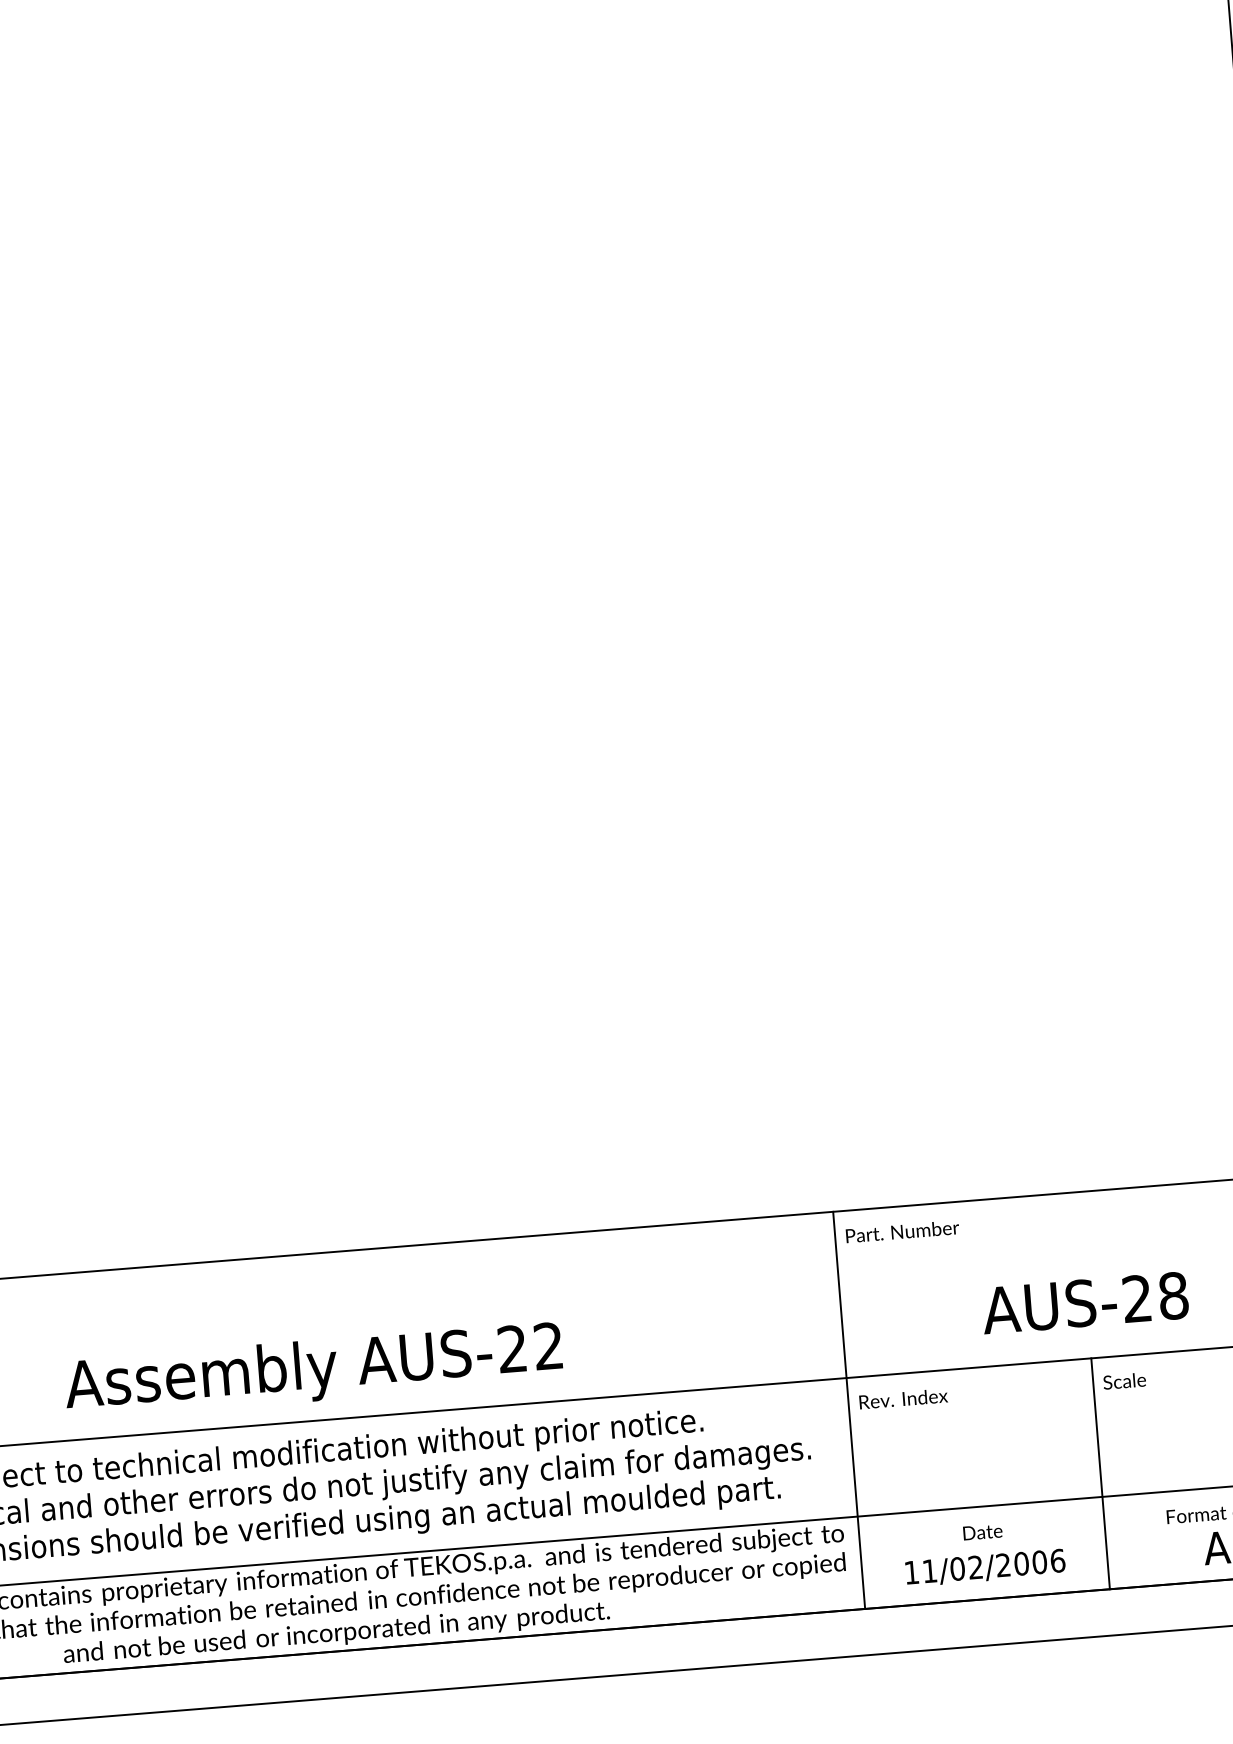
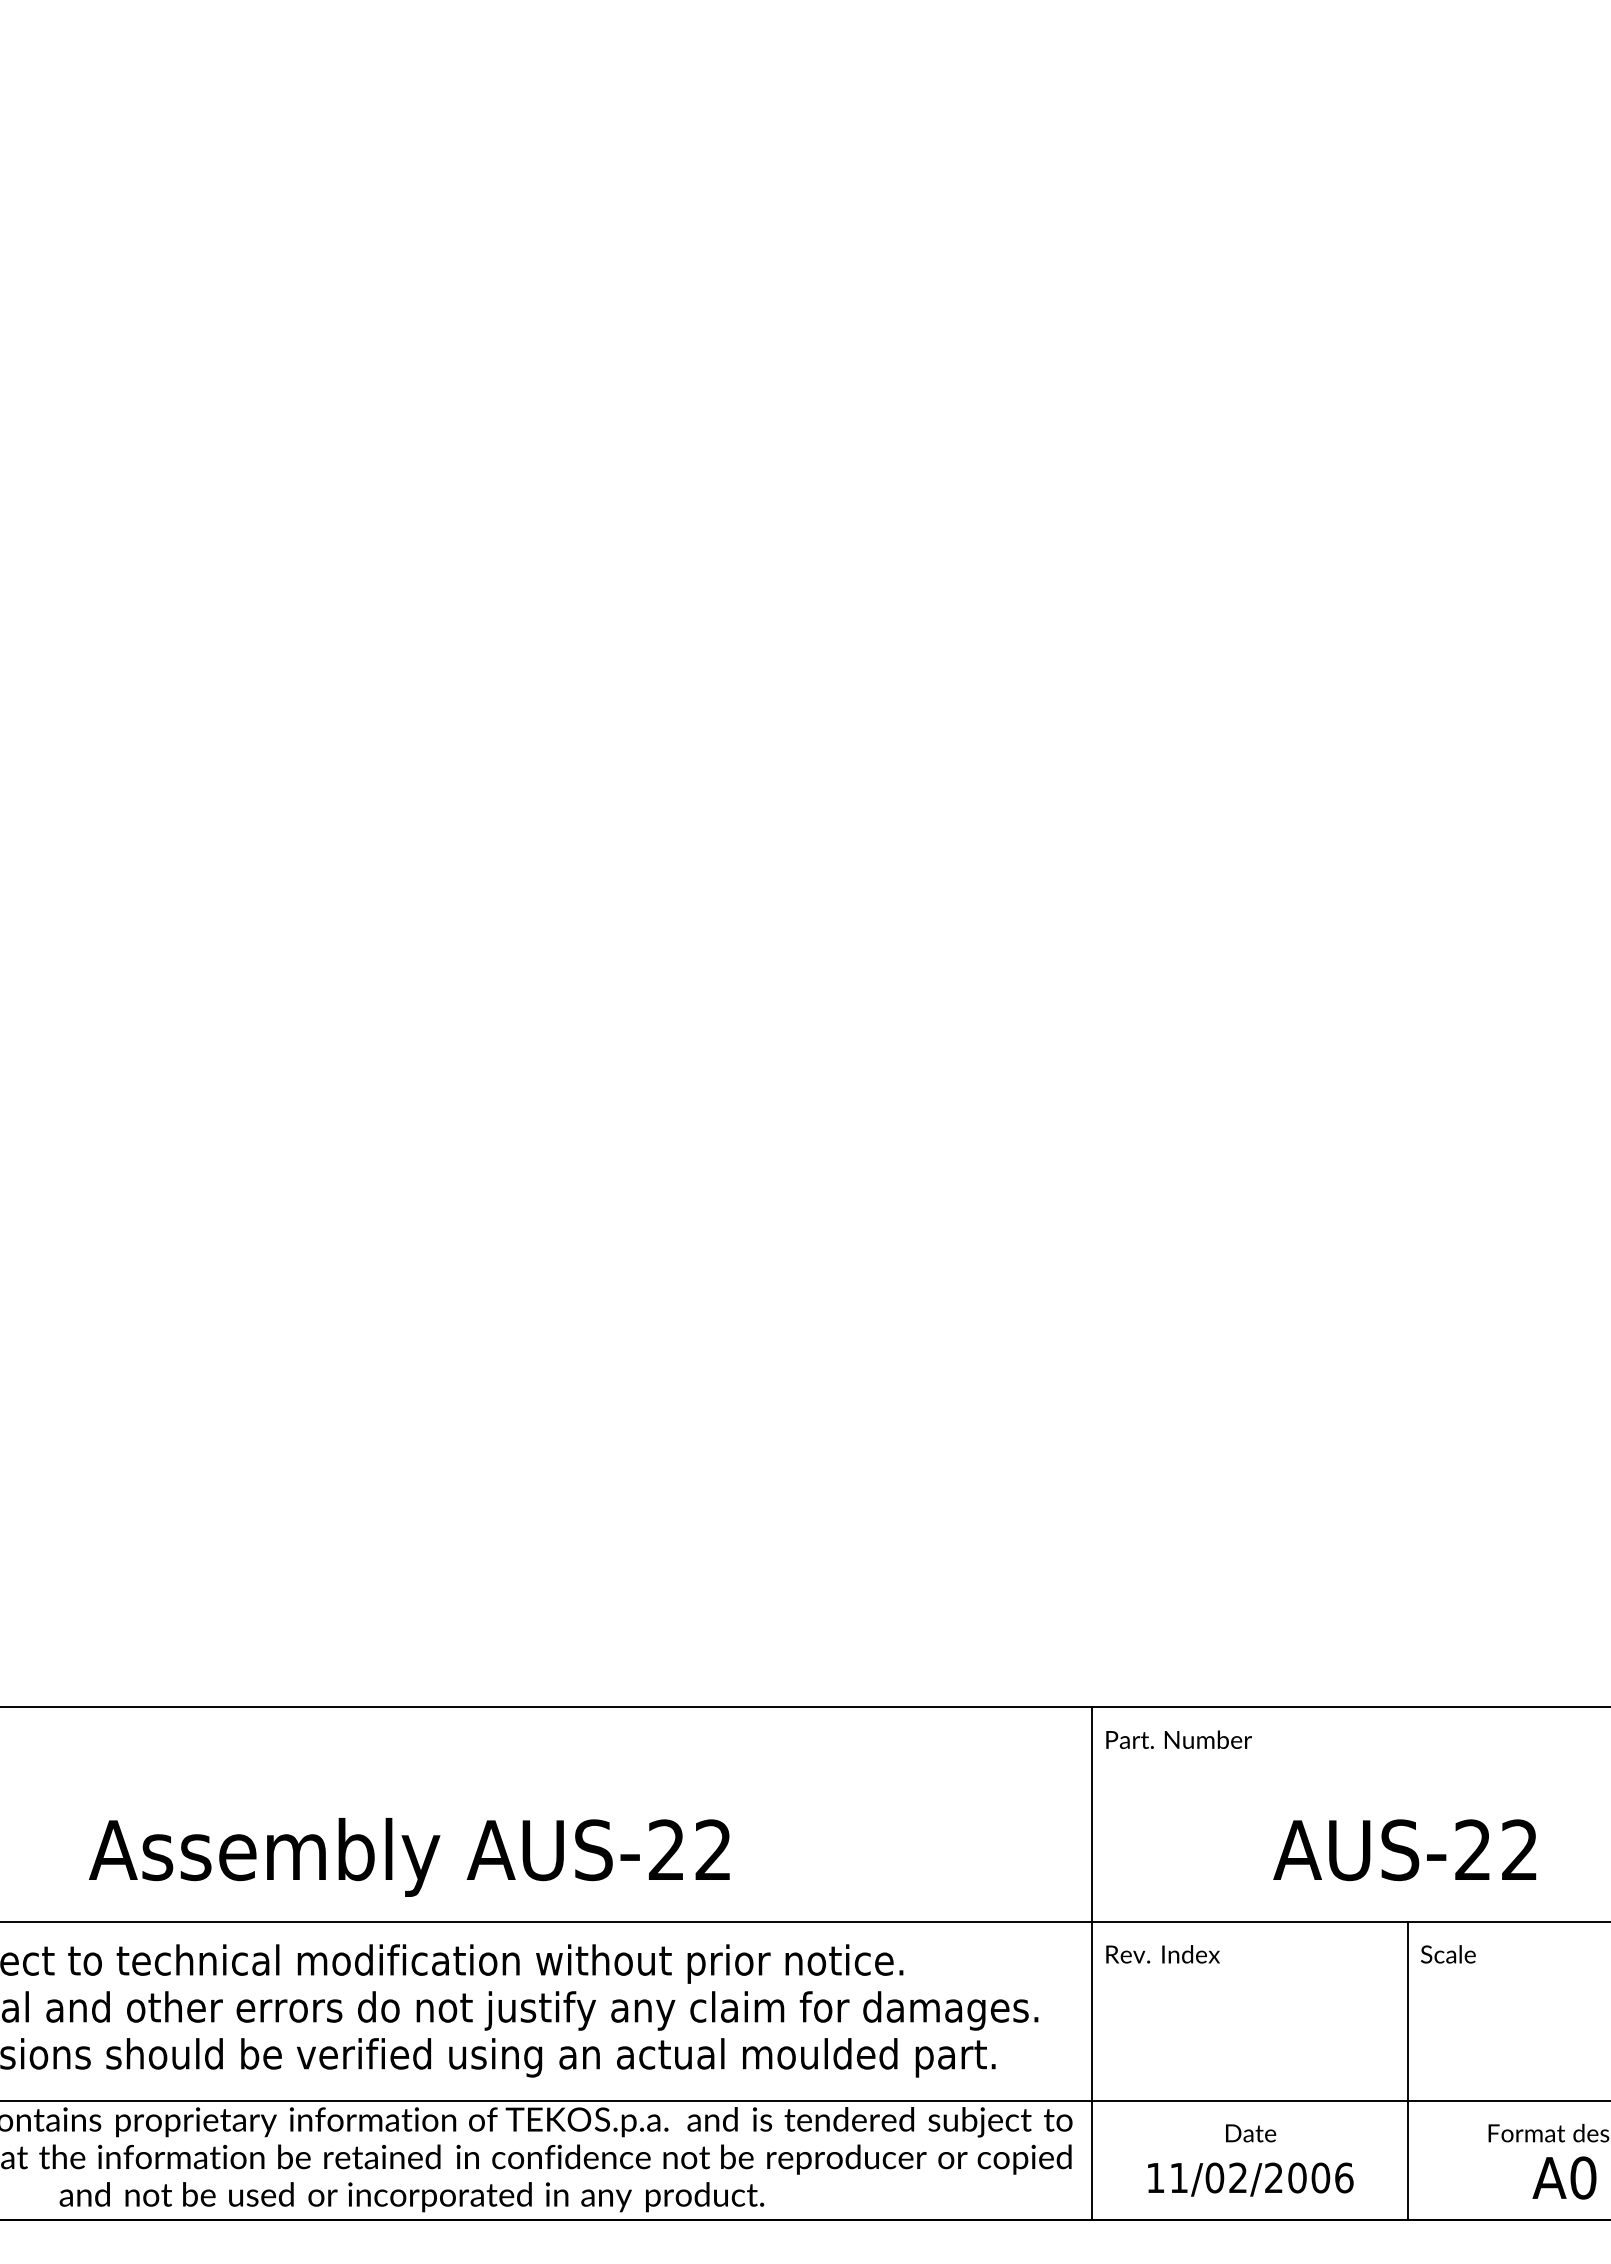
text: (1173, 1296) -> (1519, 1850), AUS-28 -> AUS-22

